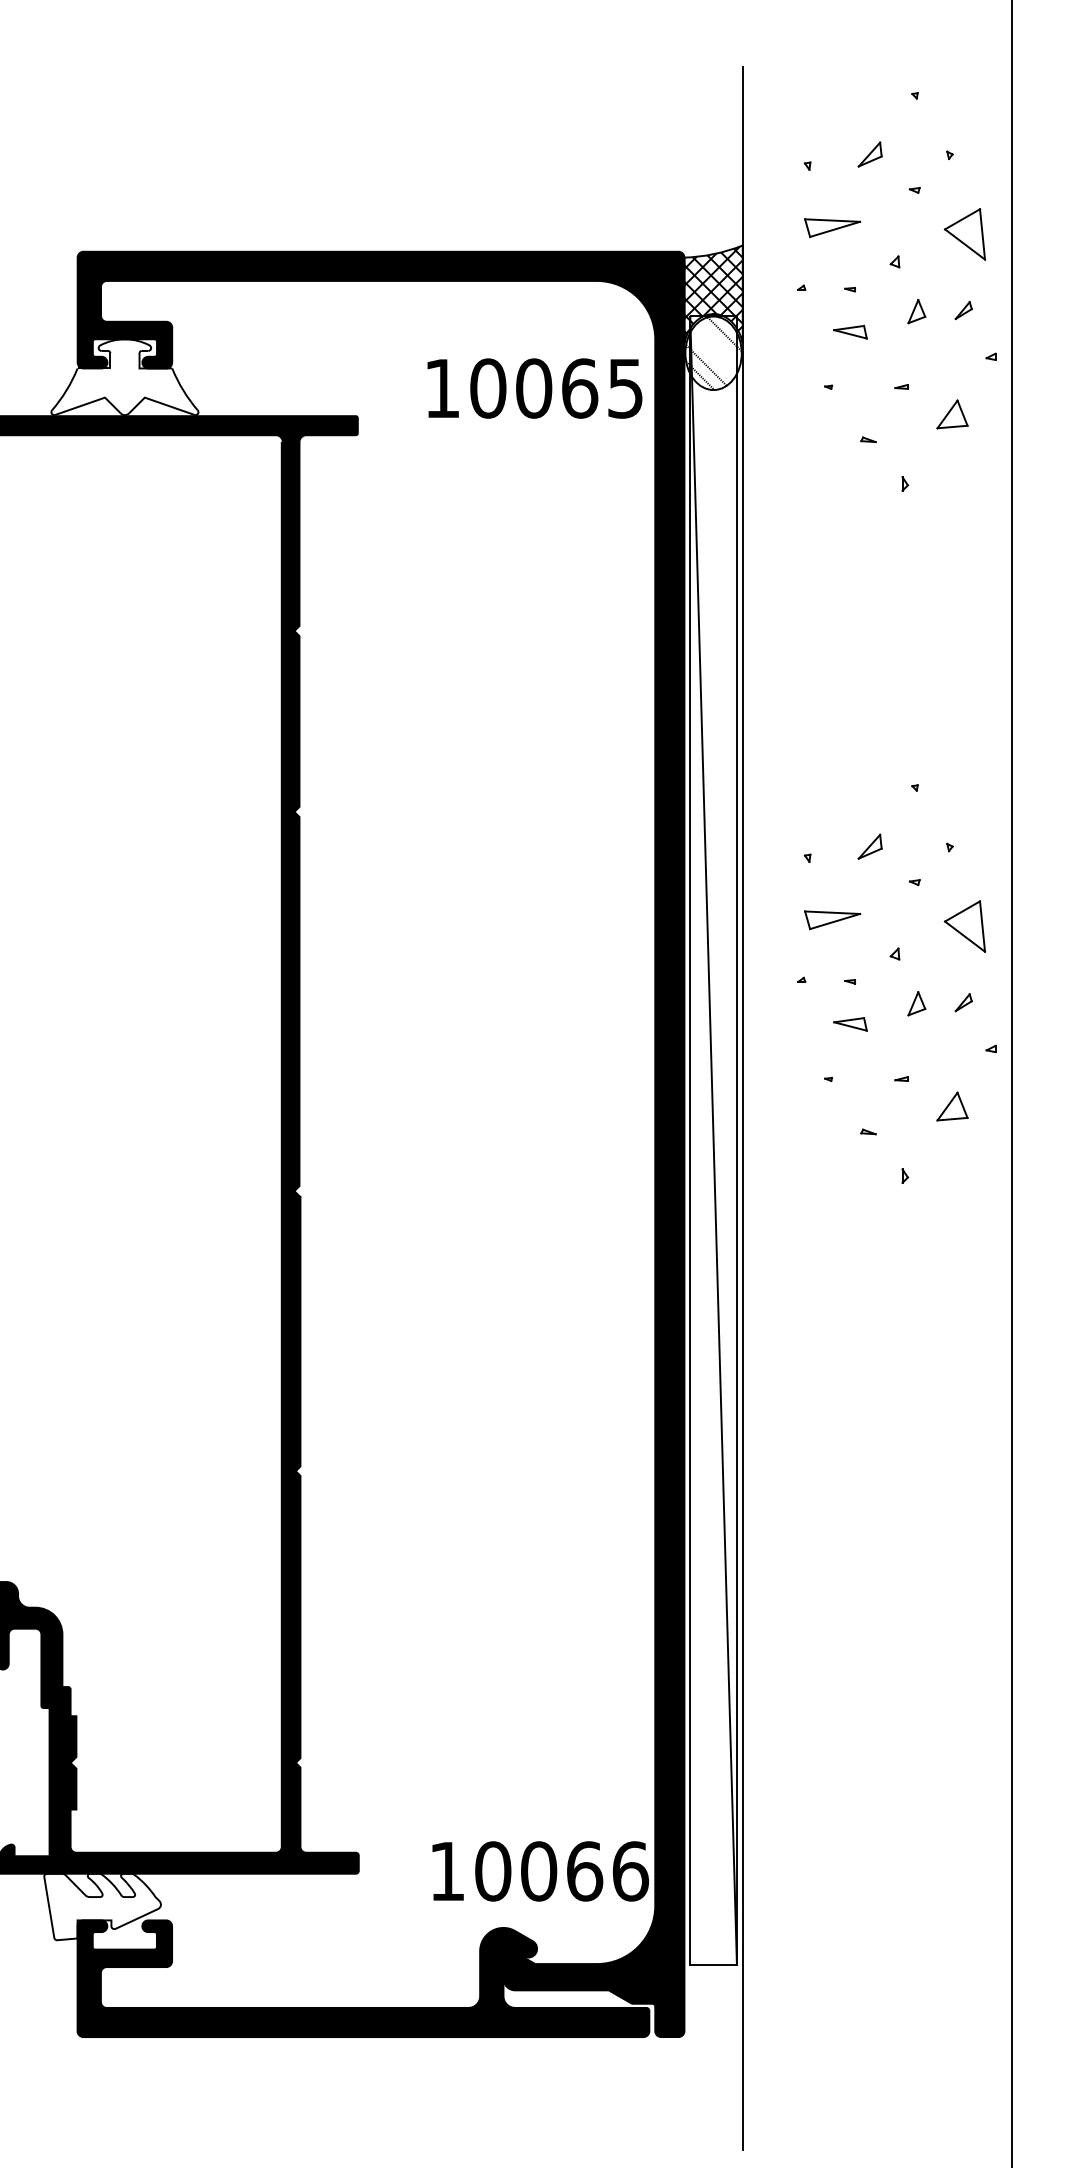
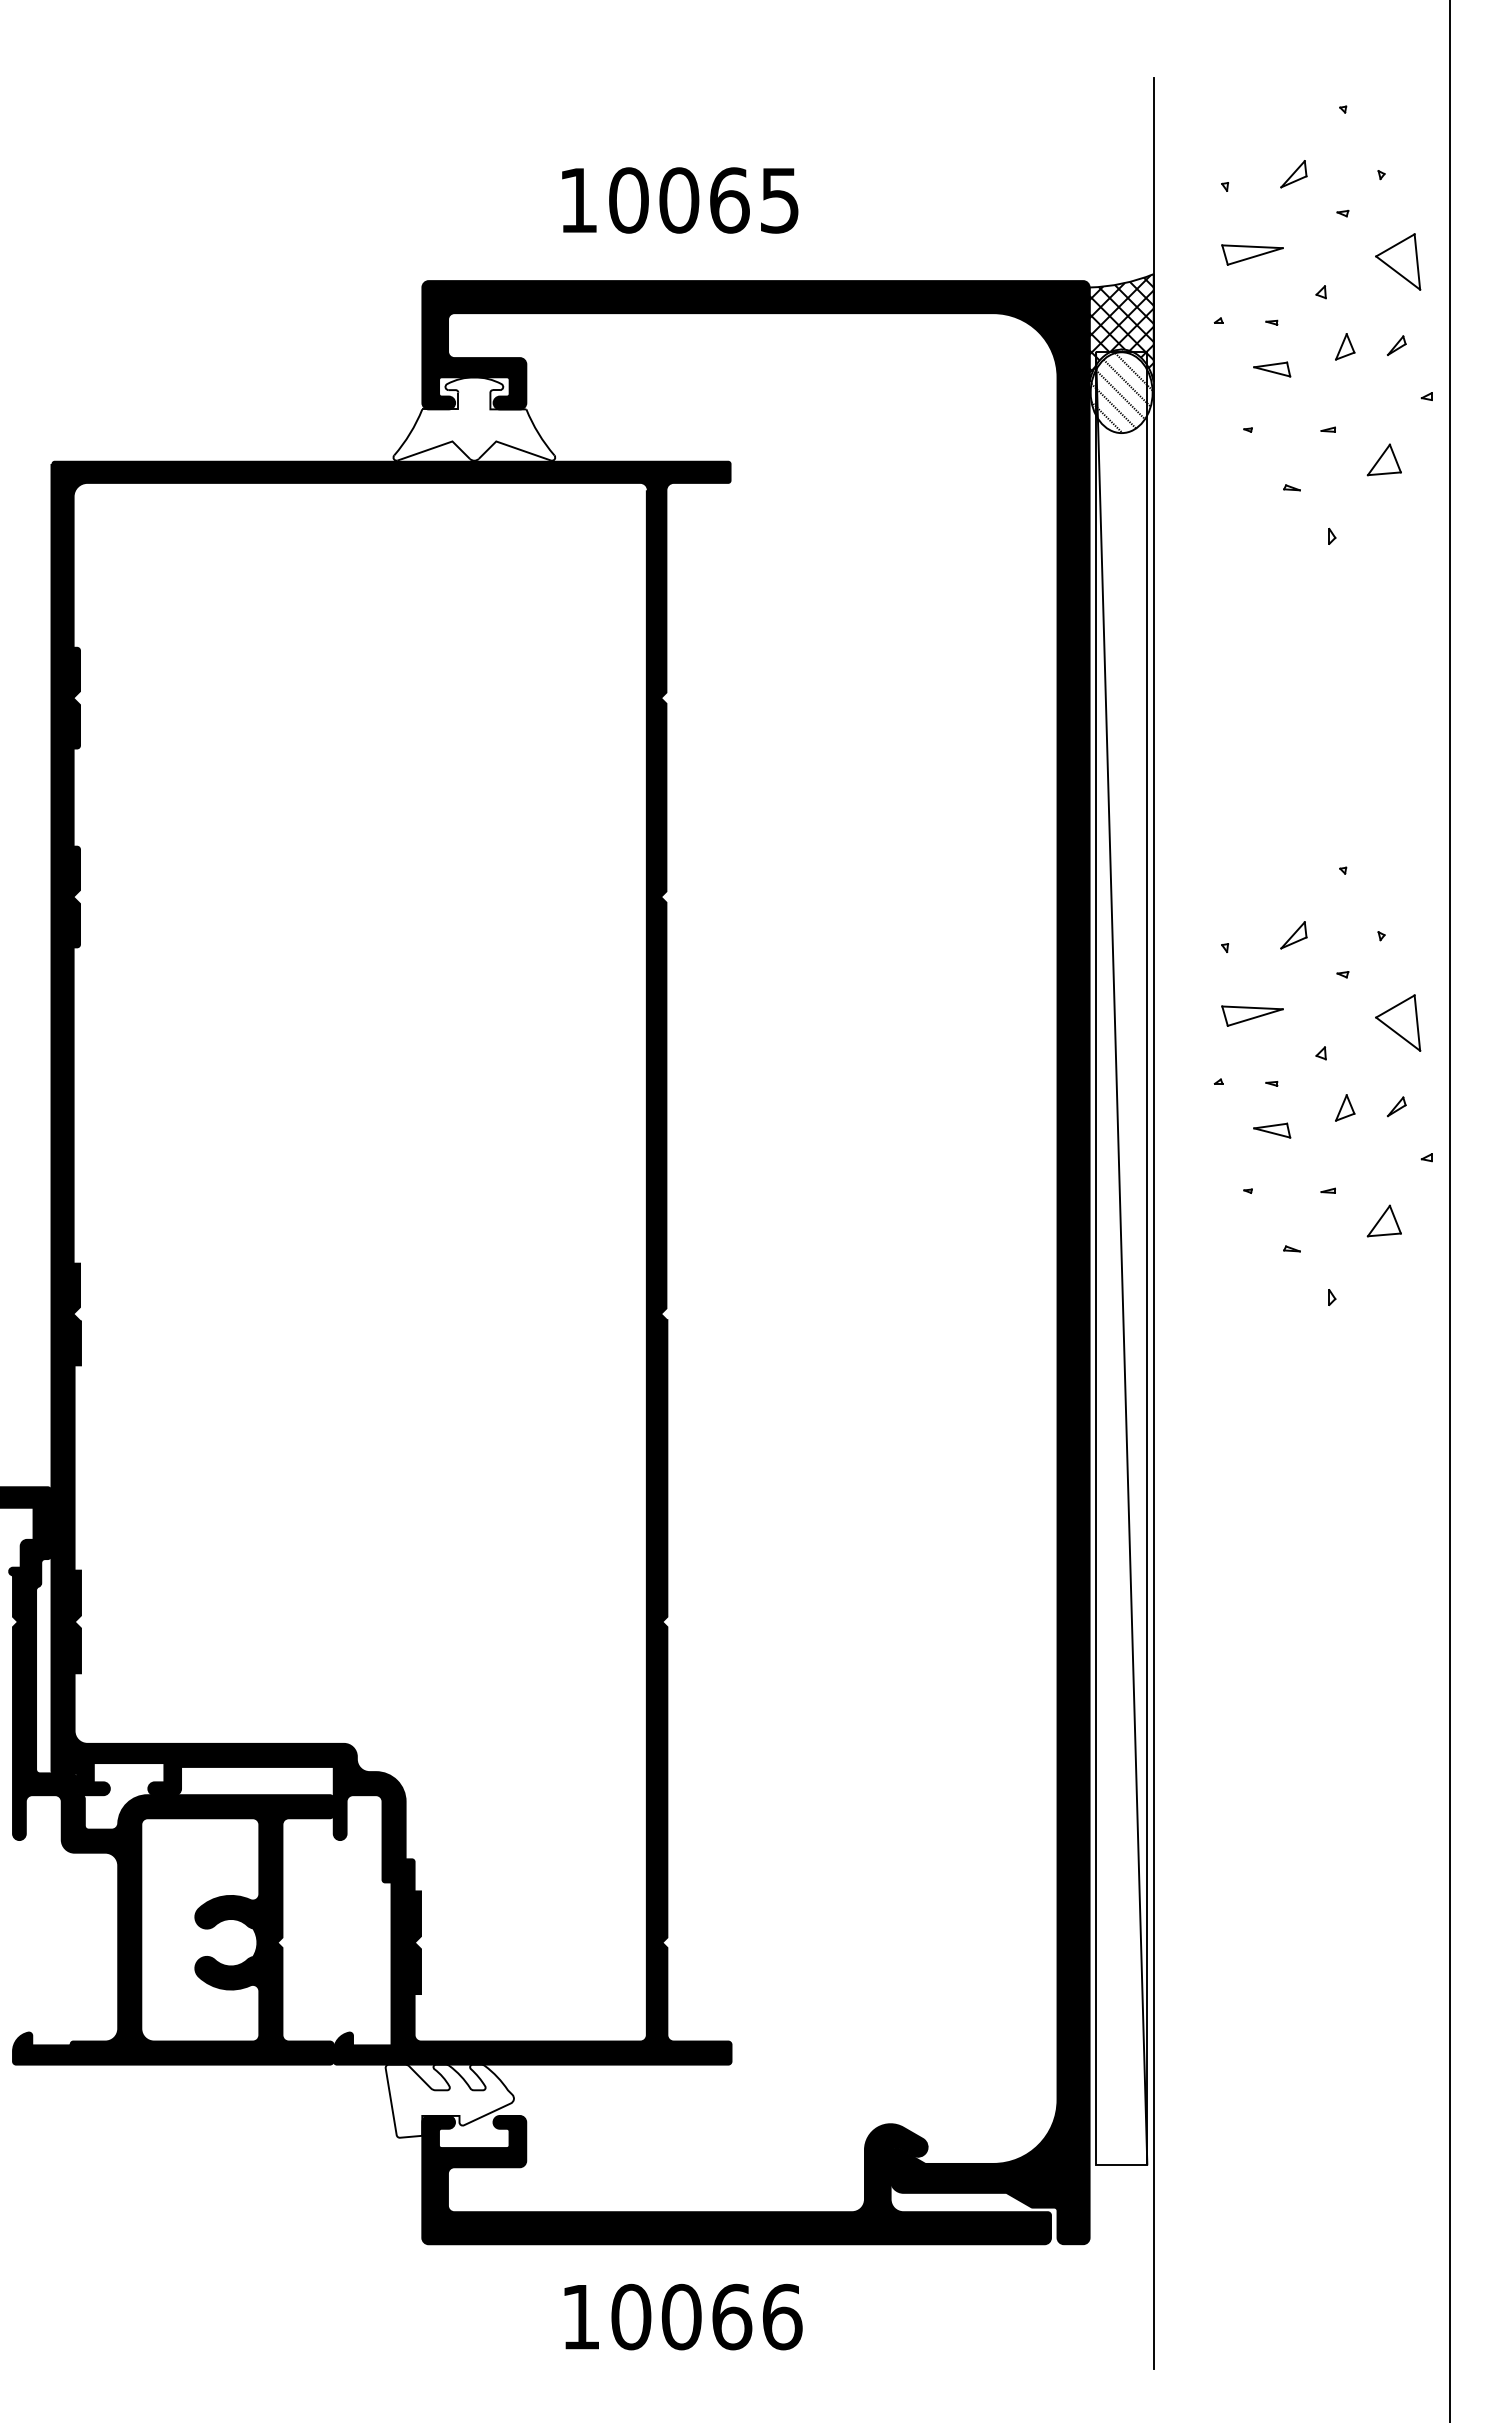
line: (717, 344) -> (1126, 382), added
line: (712, 354) -> (1120, 394), added
text: (535, 388) -> (680, 200), moved
text: (540, 1870) -> (683, 2316), moved

